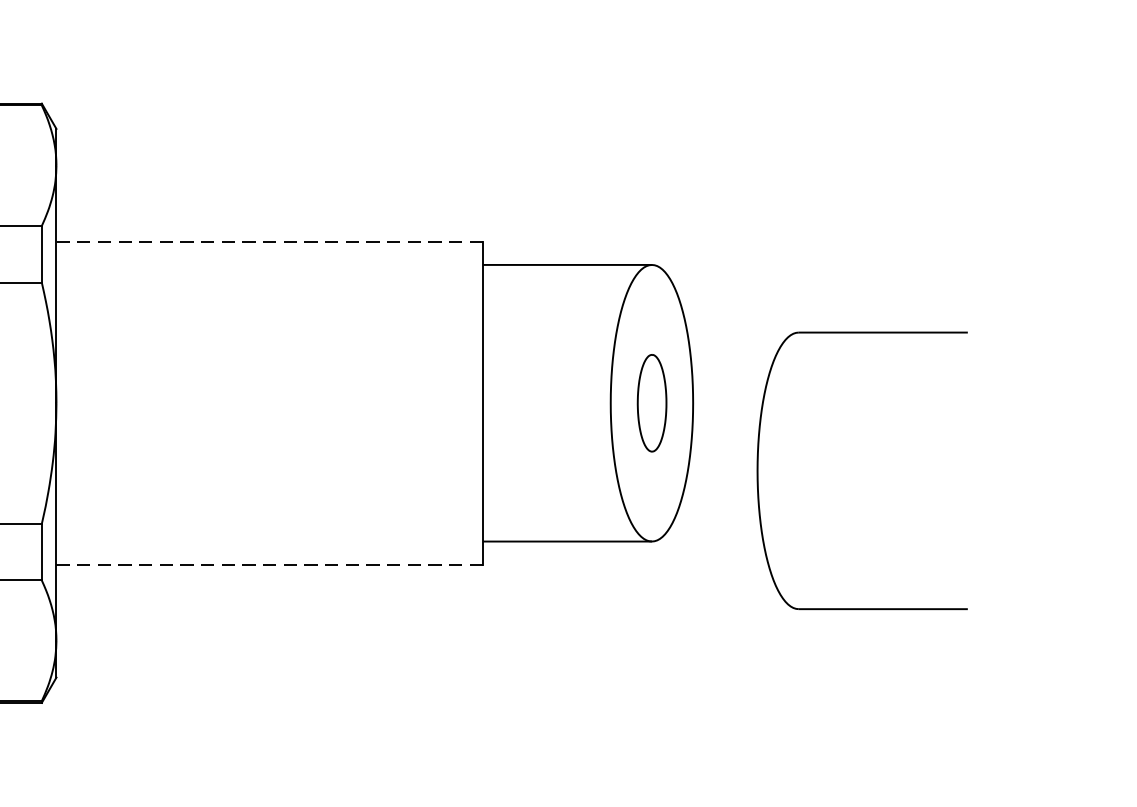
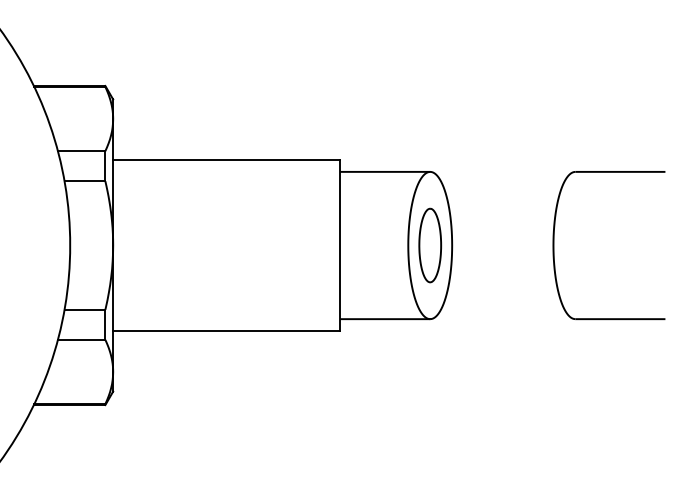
line: (269, 241) -> (226, 159), dashed -> solid
part: (652, 403) -> (430, 245), size x1.43
part: (759, 470) -> (554, 245), moved
line: (269, 564) -> (226, 331), dashed -> solid

